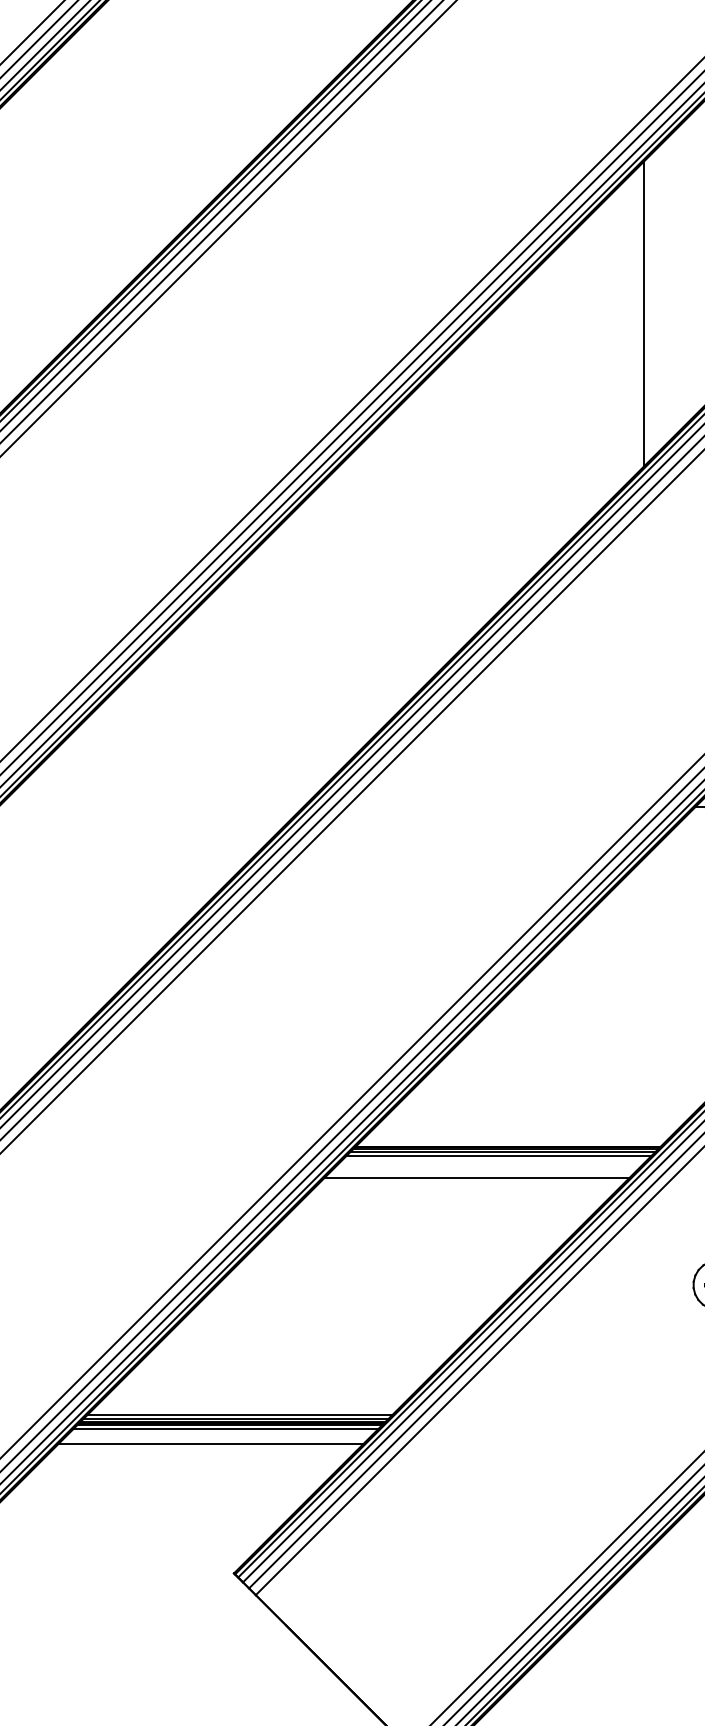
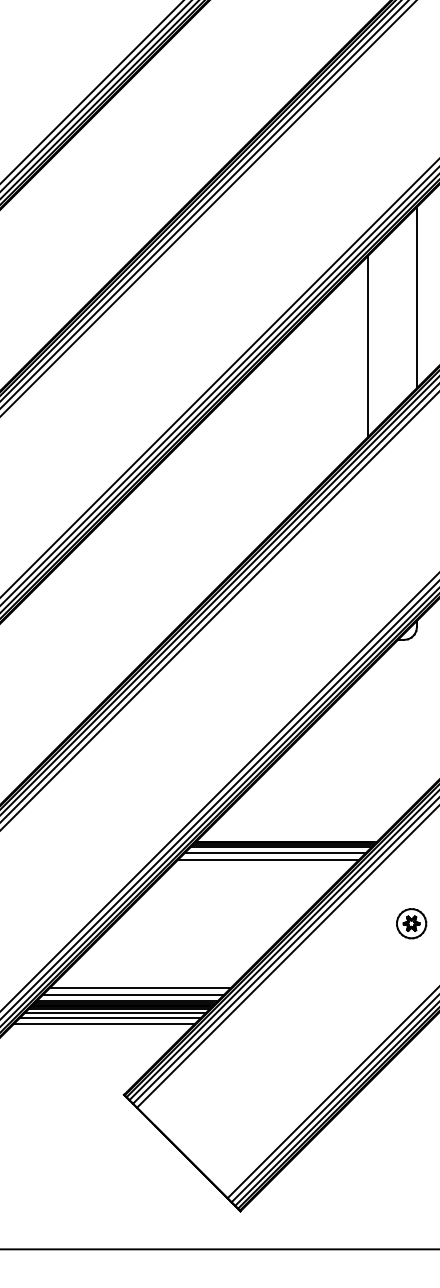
line: (488, 1165) -> (275, 852), added
line: (261, 1392) -> (140, 987), added
line: (249, 1404) -> (133, 994), added
line: (217, 1436) -> (114, 1013), added
line: (199, 1453) -> (103, 1023), added

